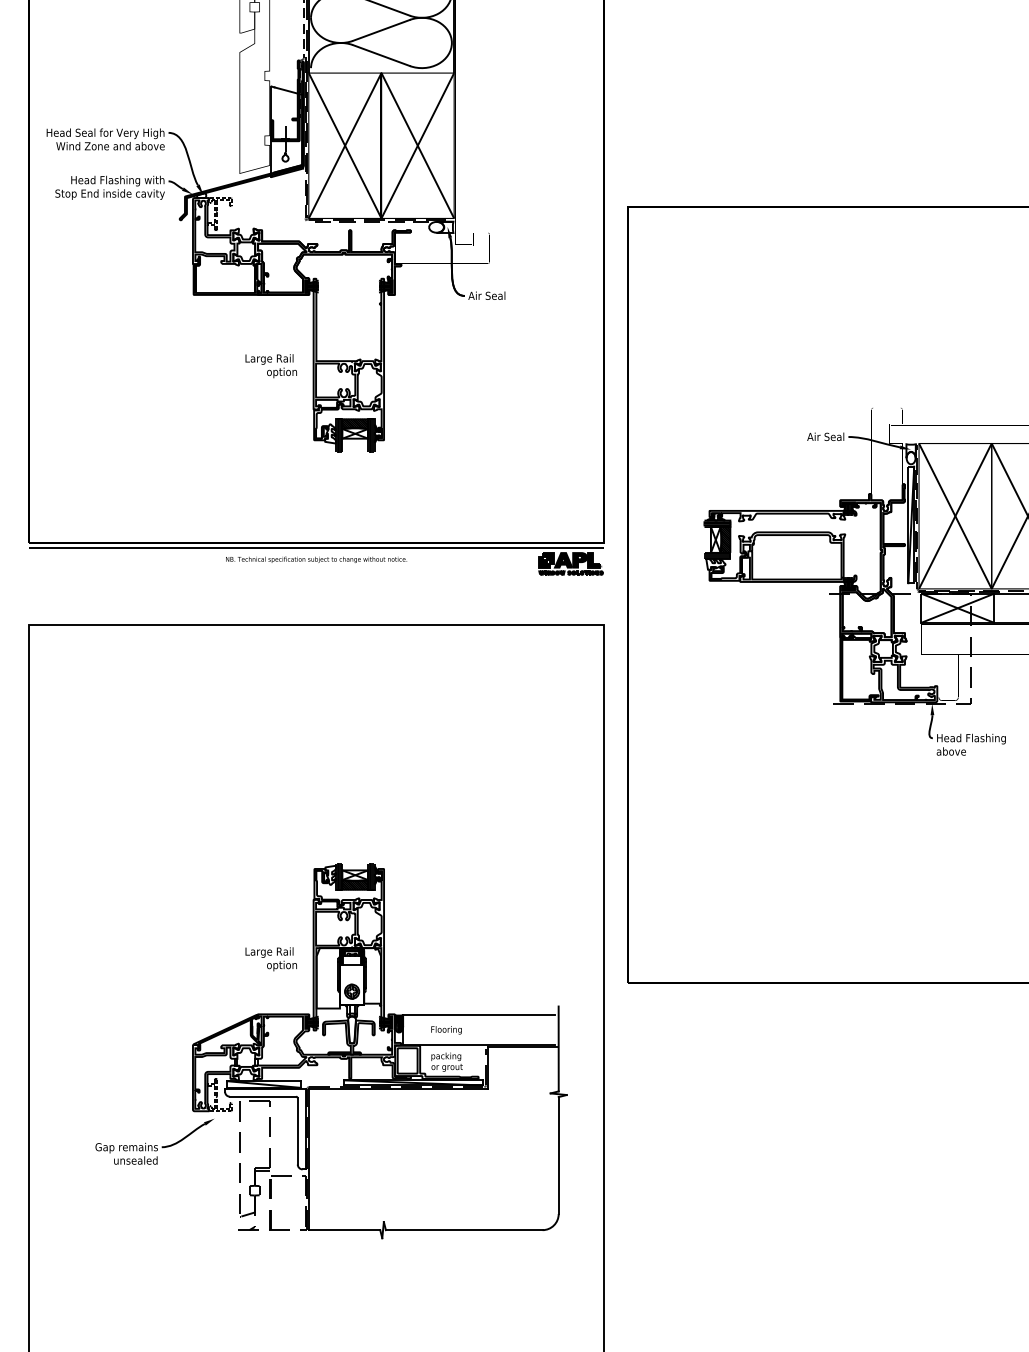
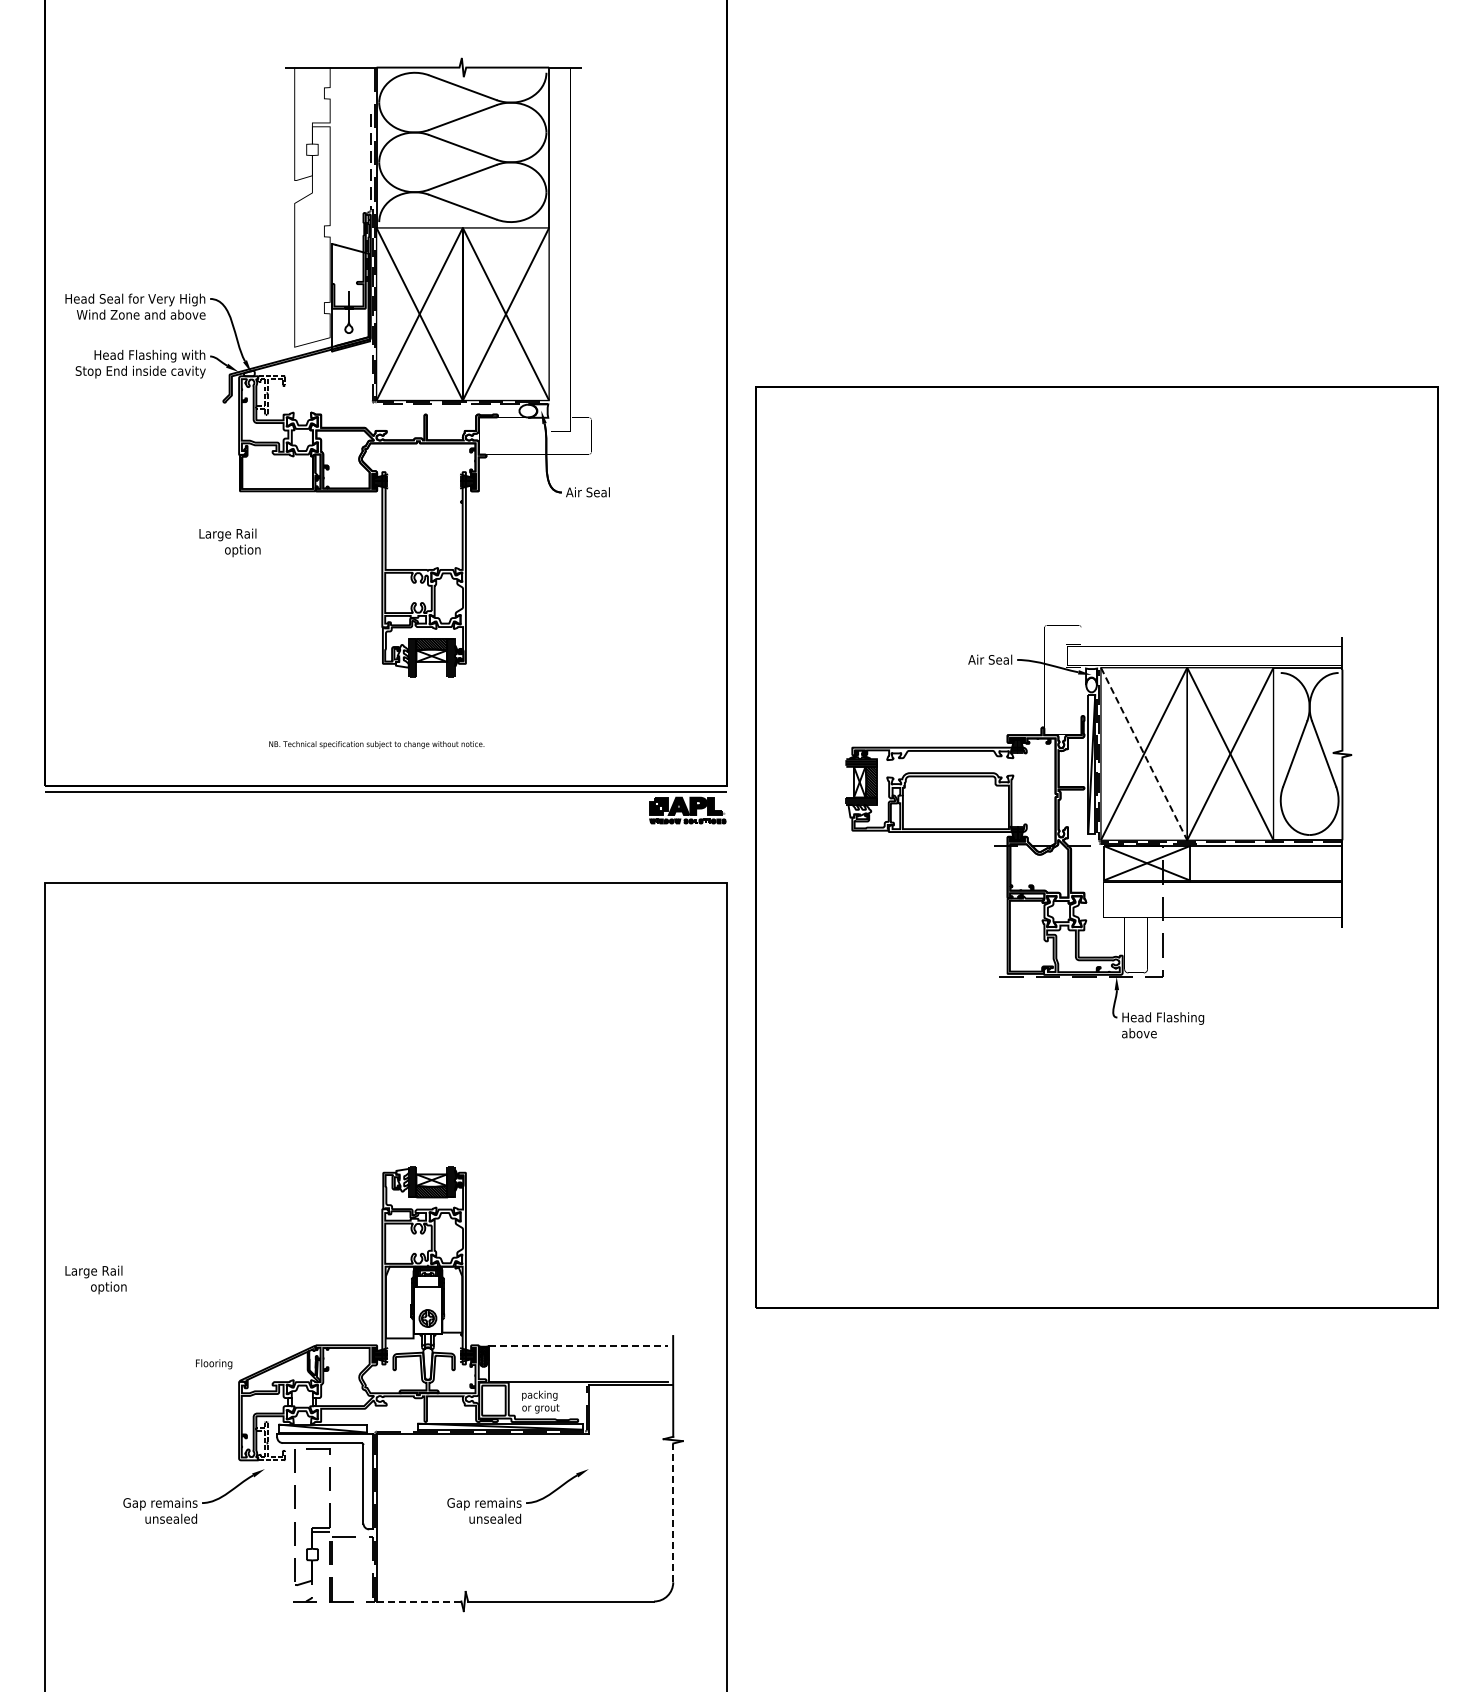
text: (270, 365) -> (229, 542), moved
line: (955, 516) -> (1144, 754), solid -> dashed
text: (316, 559) -> (376, 744), moved
text: (270, 958) -> (95, 1279), moved
line: (478, 1015) -> (578, 1346), solid -> dashed
text: (446, 1030) -> (214, 1364), moved
part: (427, 1141) -> (517, 1496), added
line: (558, 1155) -> (673, 1512), solid -> dashed
line: (344, 1230) -> (419, 1601), solid -> dashed

